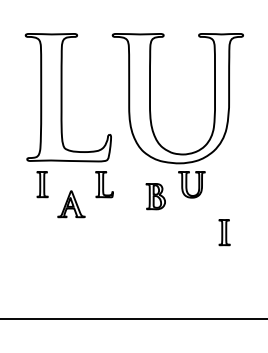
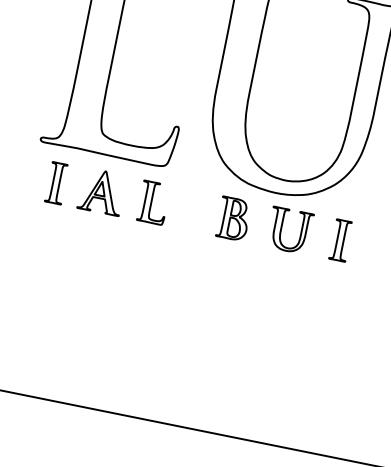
part: (155, 196) -> (233, 218), moved
part: (71, 204) -> (101, 192), moved
part: (224, 232) -> (340, 240), moved

